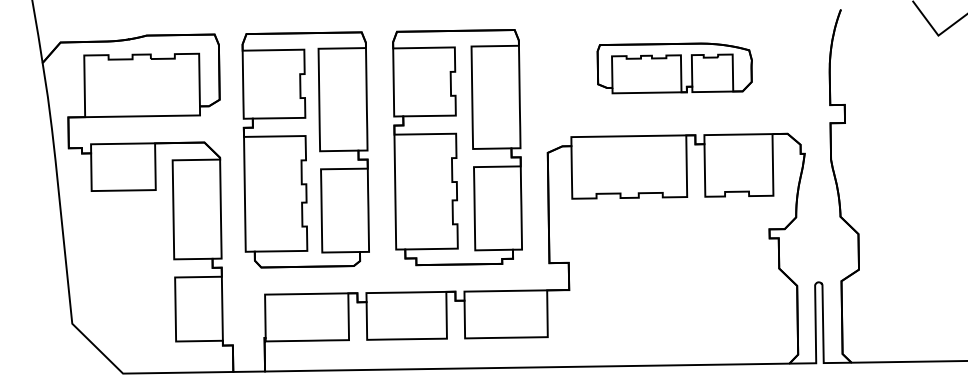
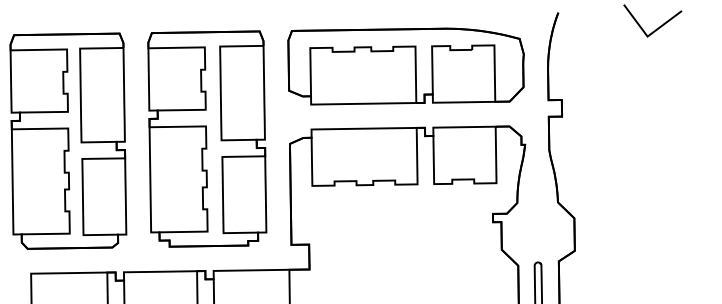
part: (674, 68) -> (405, 66), size x1.67

